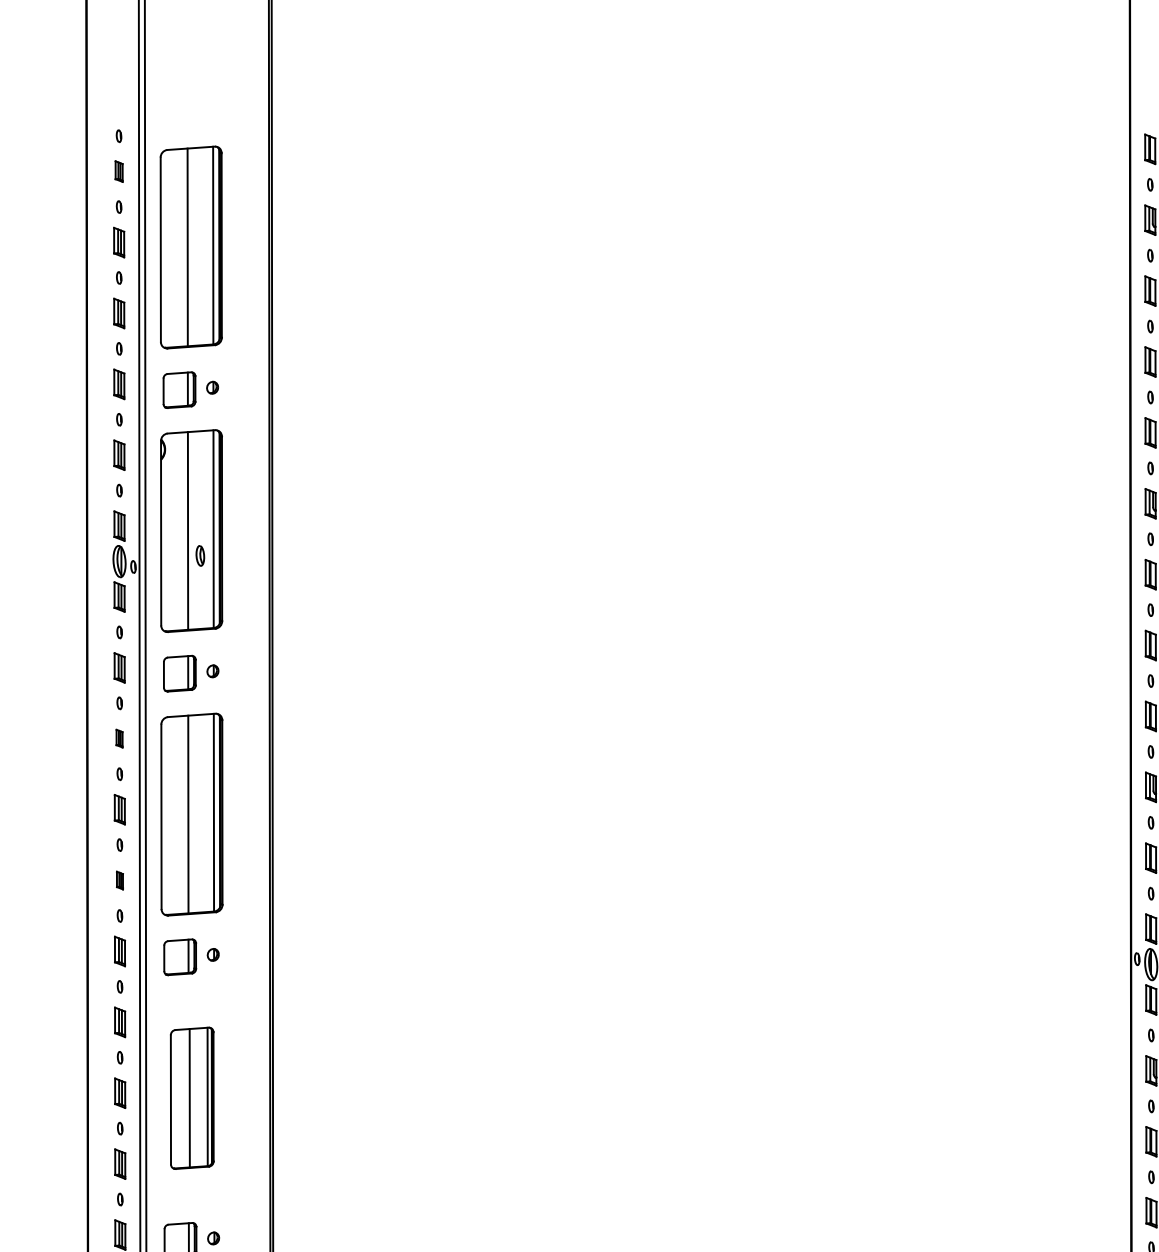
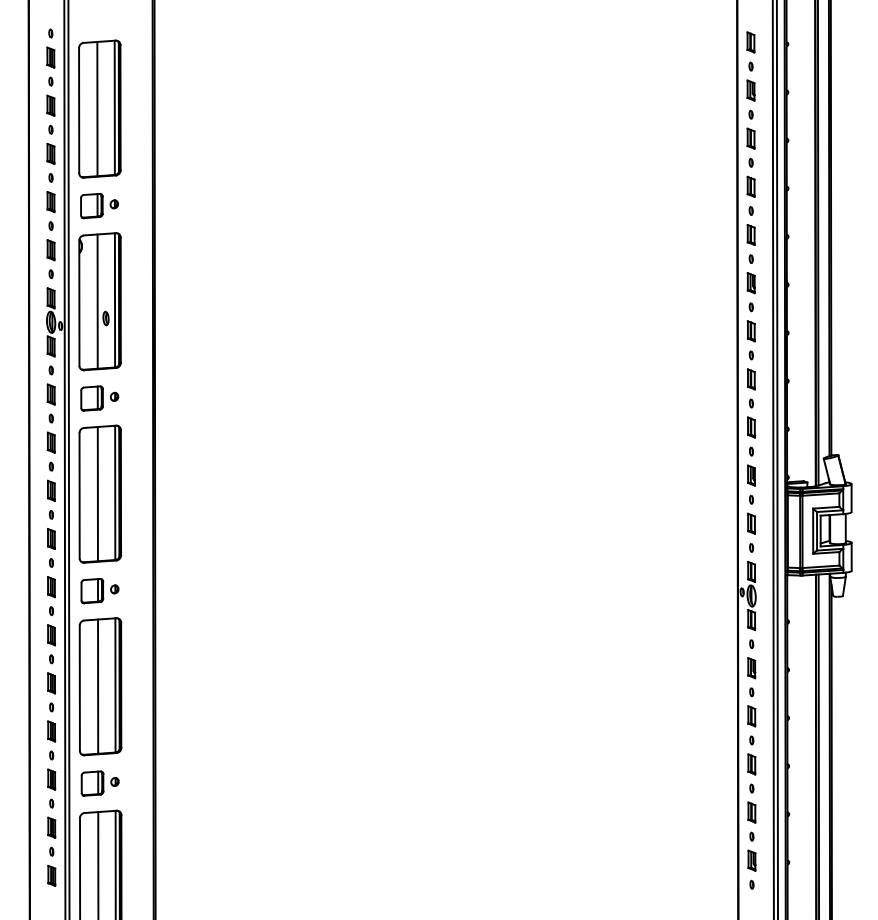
part: (118, 171) -> (50, 57), size x1.43
part: (118, 738) -> (50, 442), size x1.67
part: (120, 879) -> (51, 538), size x1.67
part: (192, 1097) -> (100, 686), size x1.43

